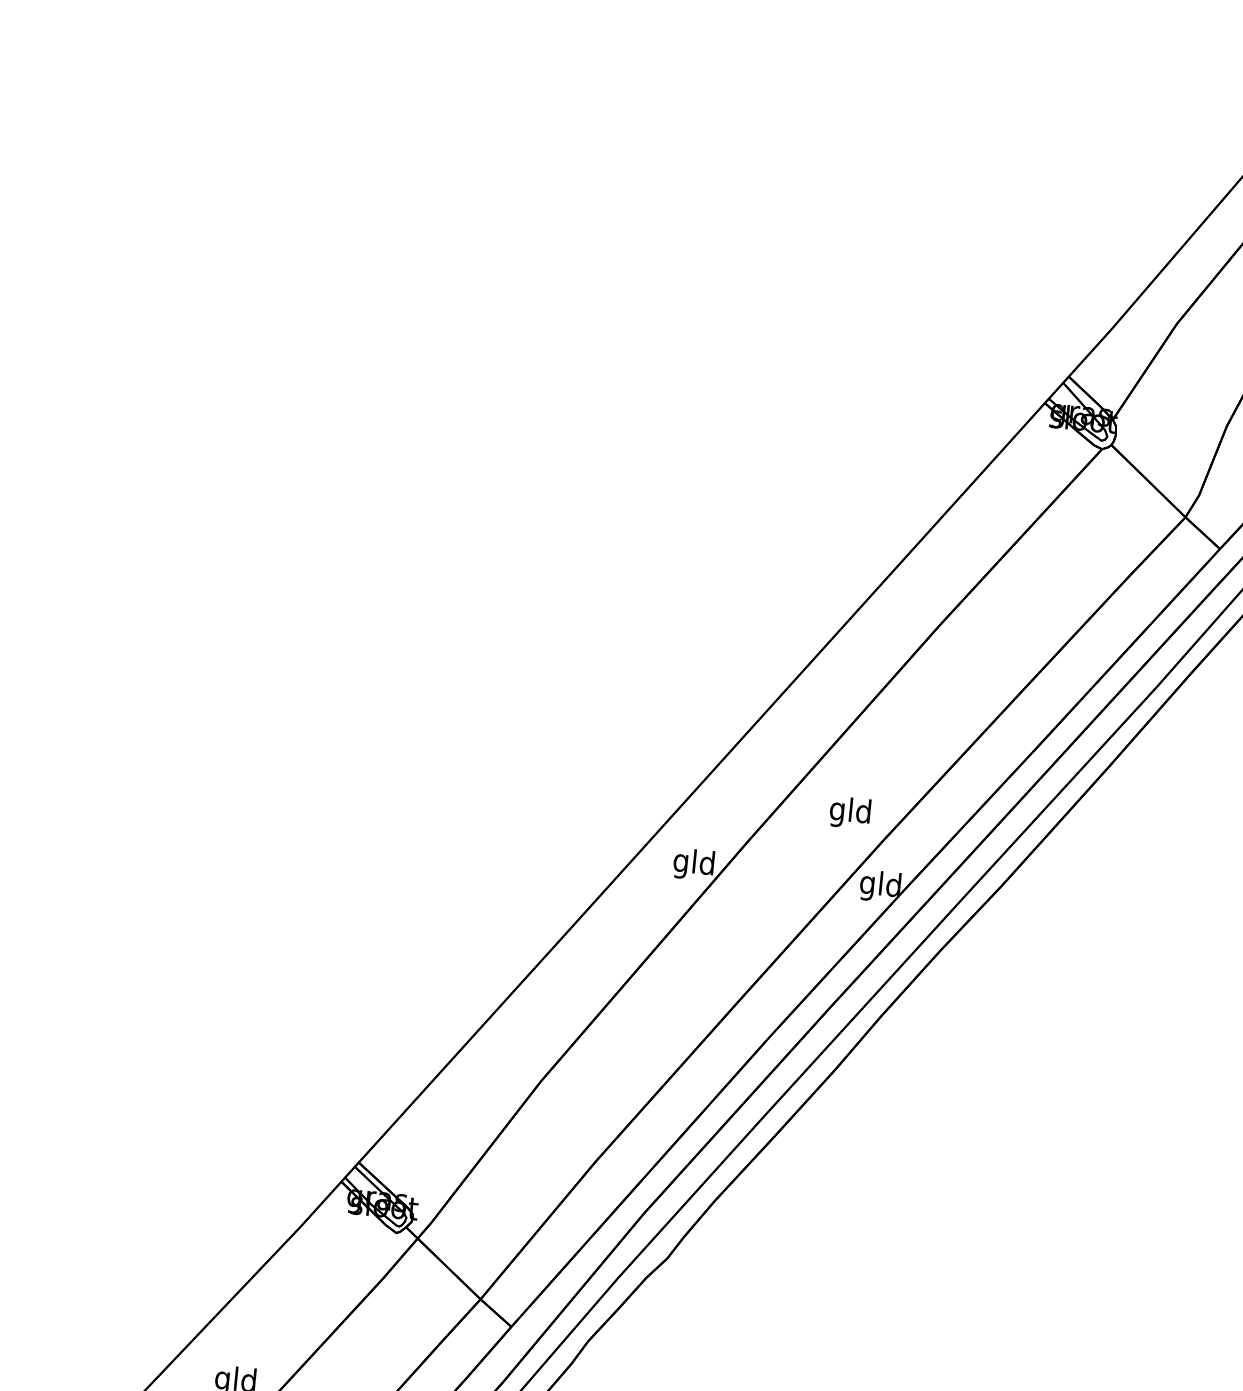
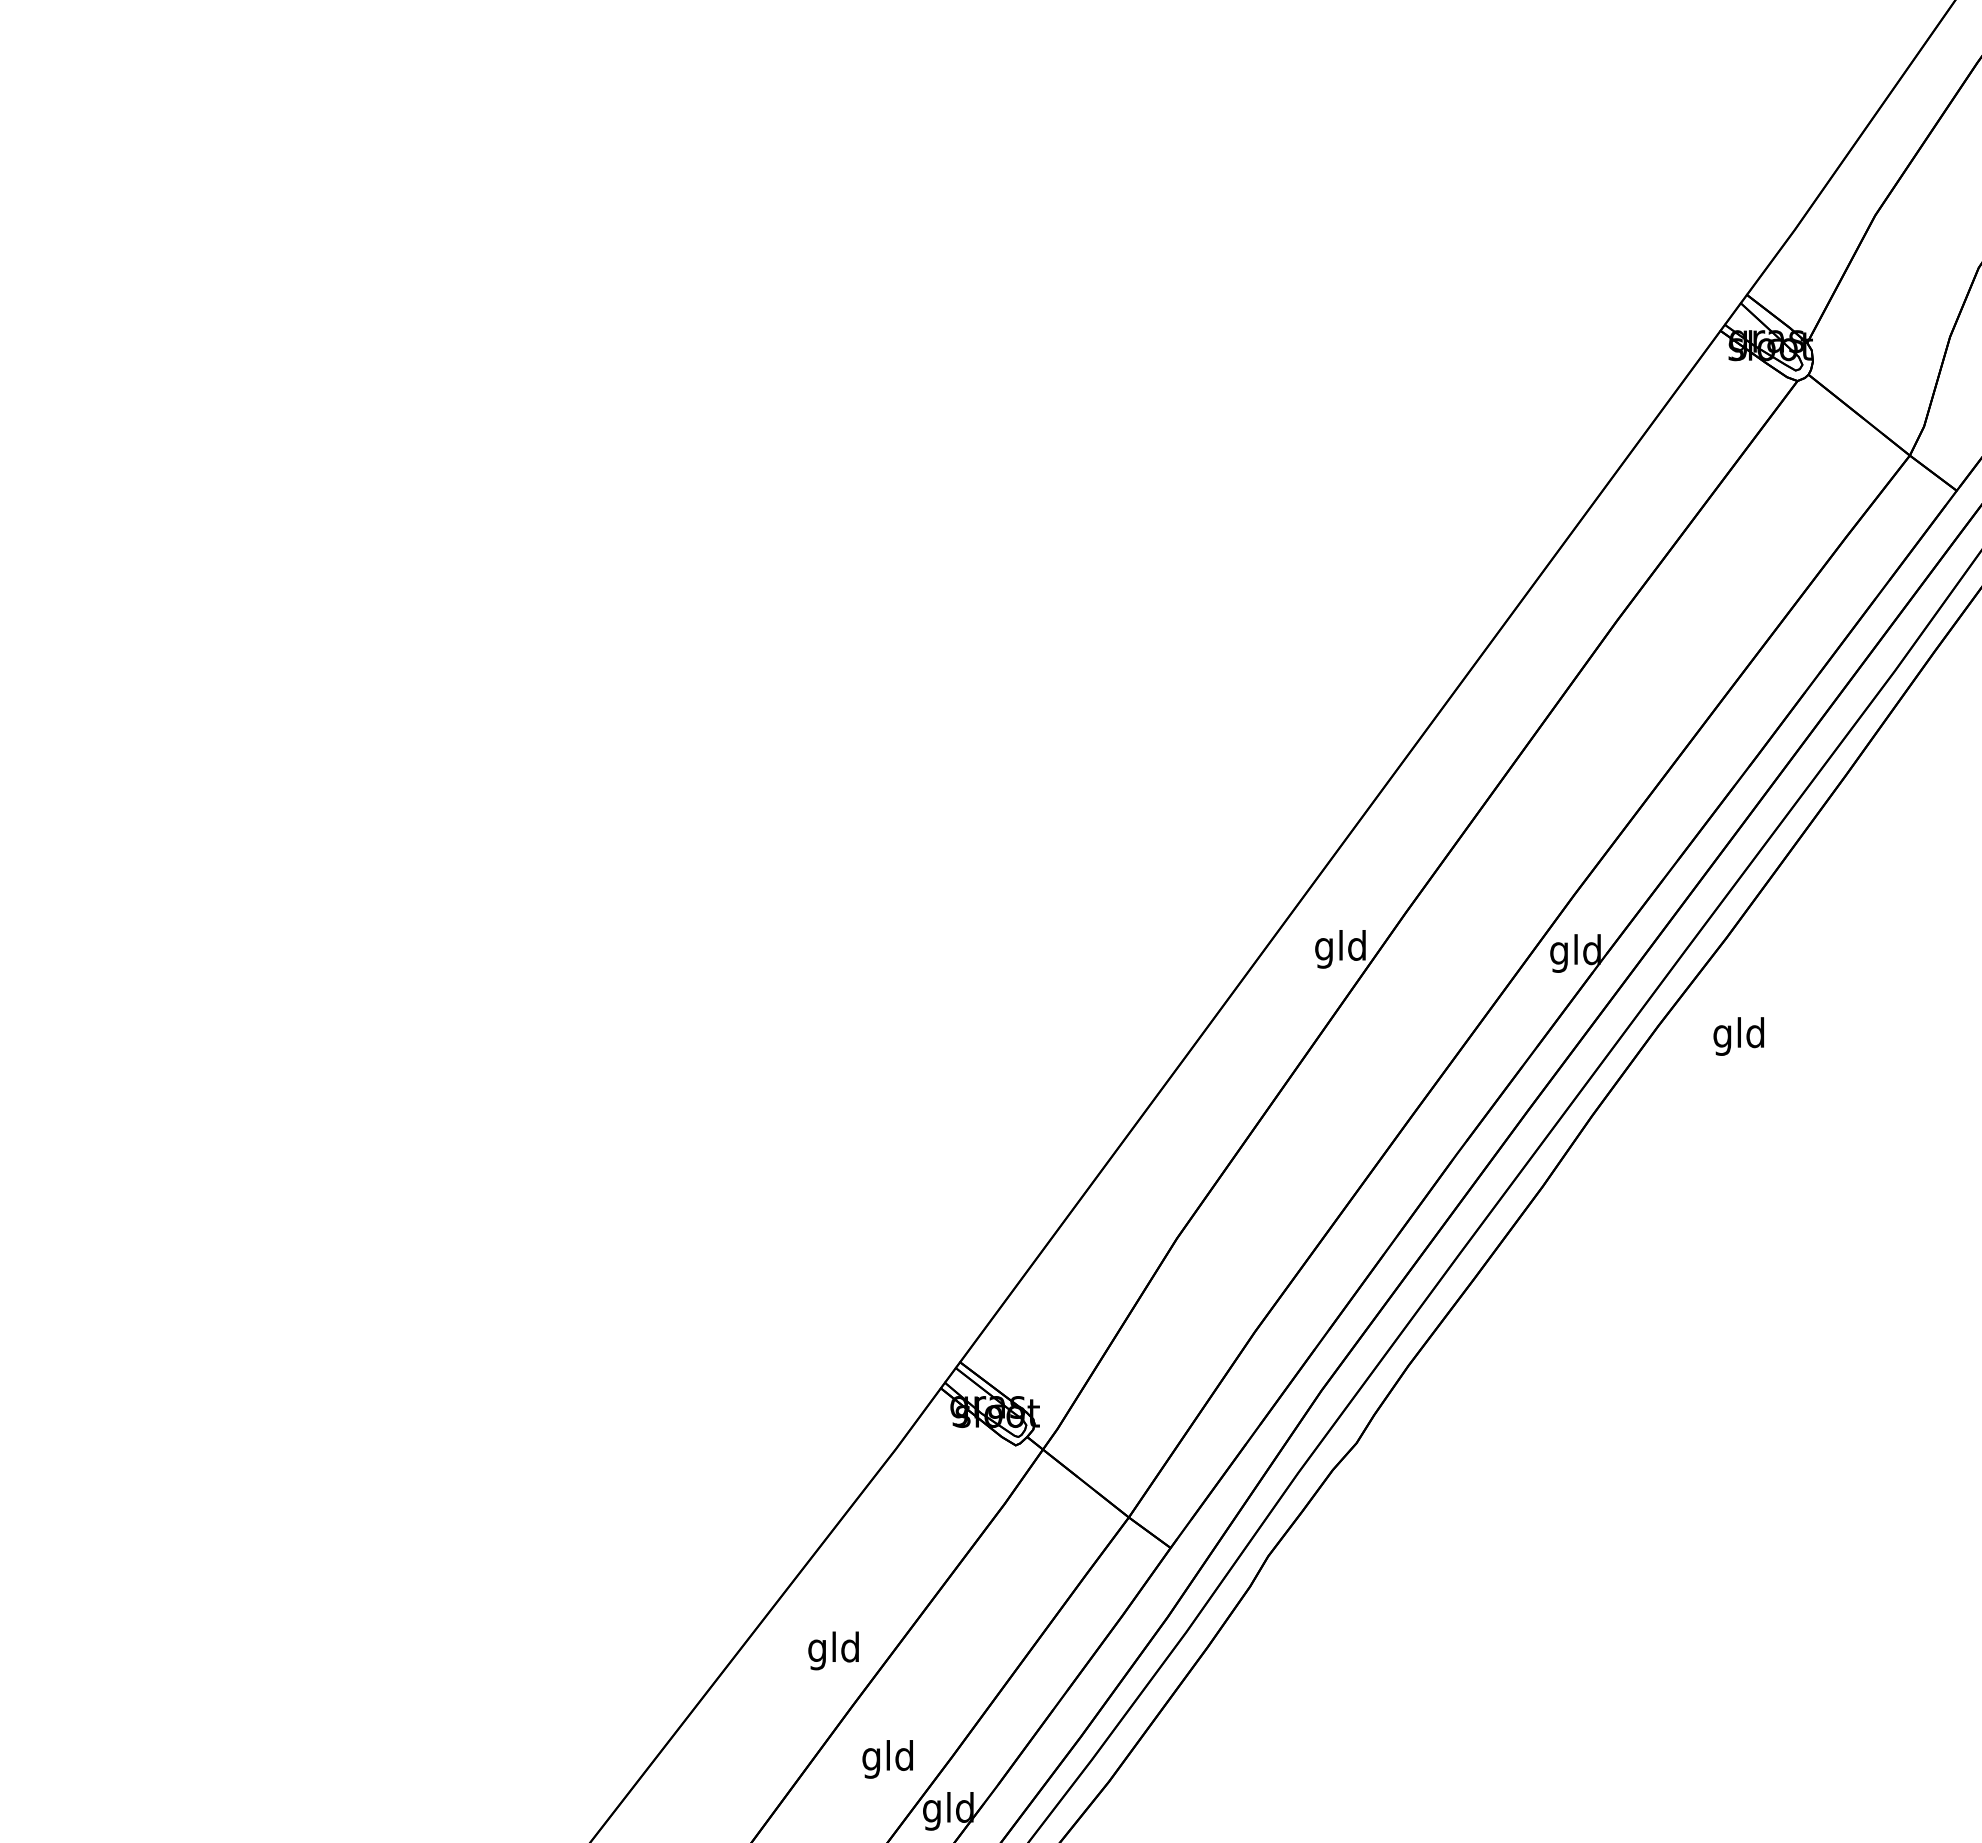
text: (849, 812) -> (1738, 1036), moved

